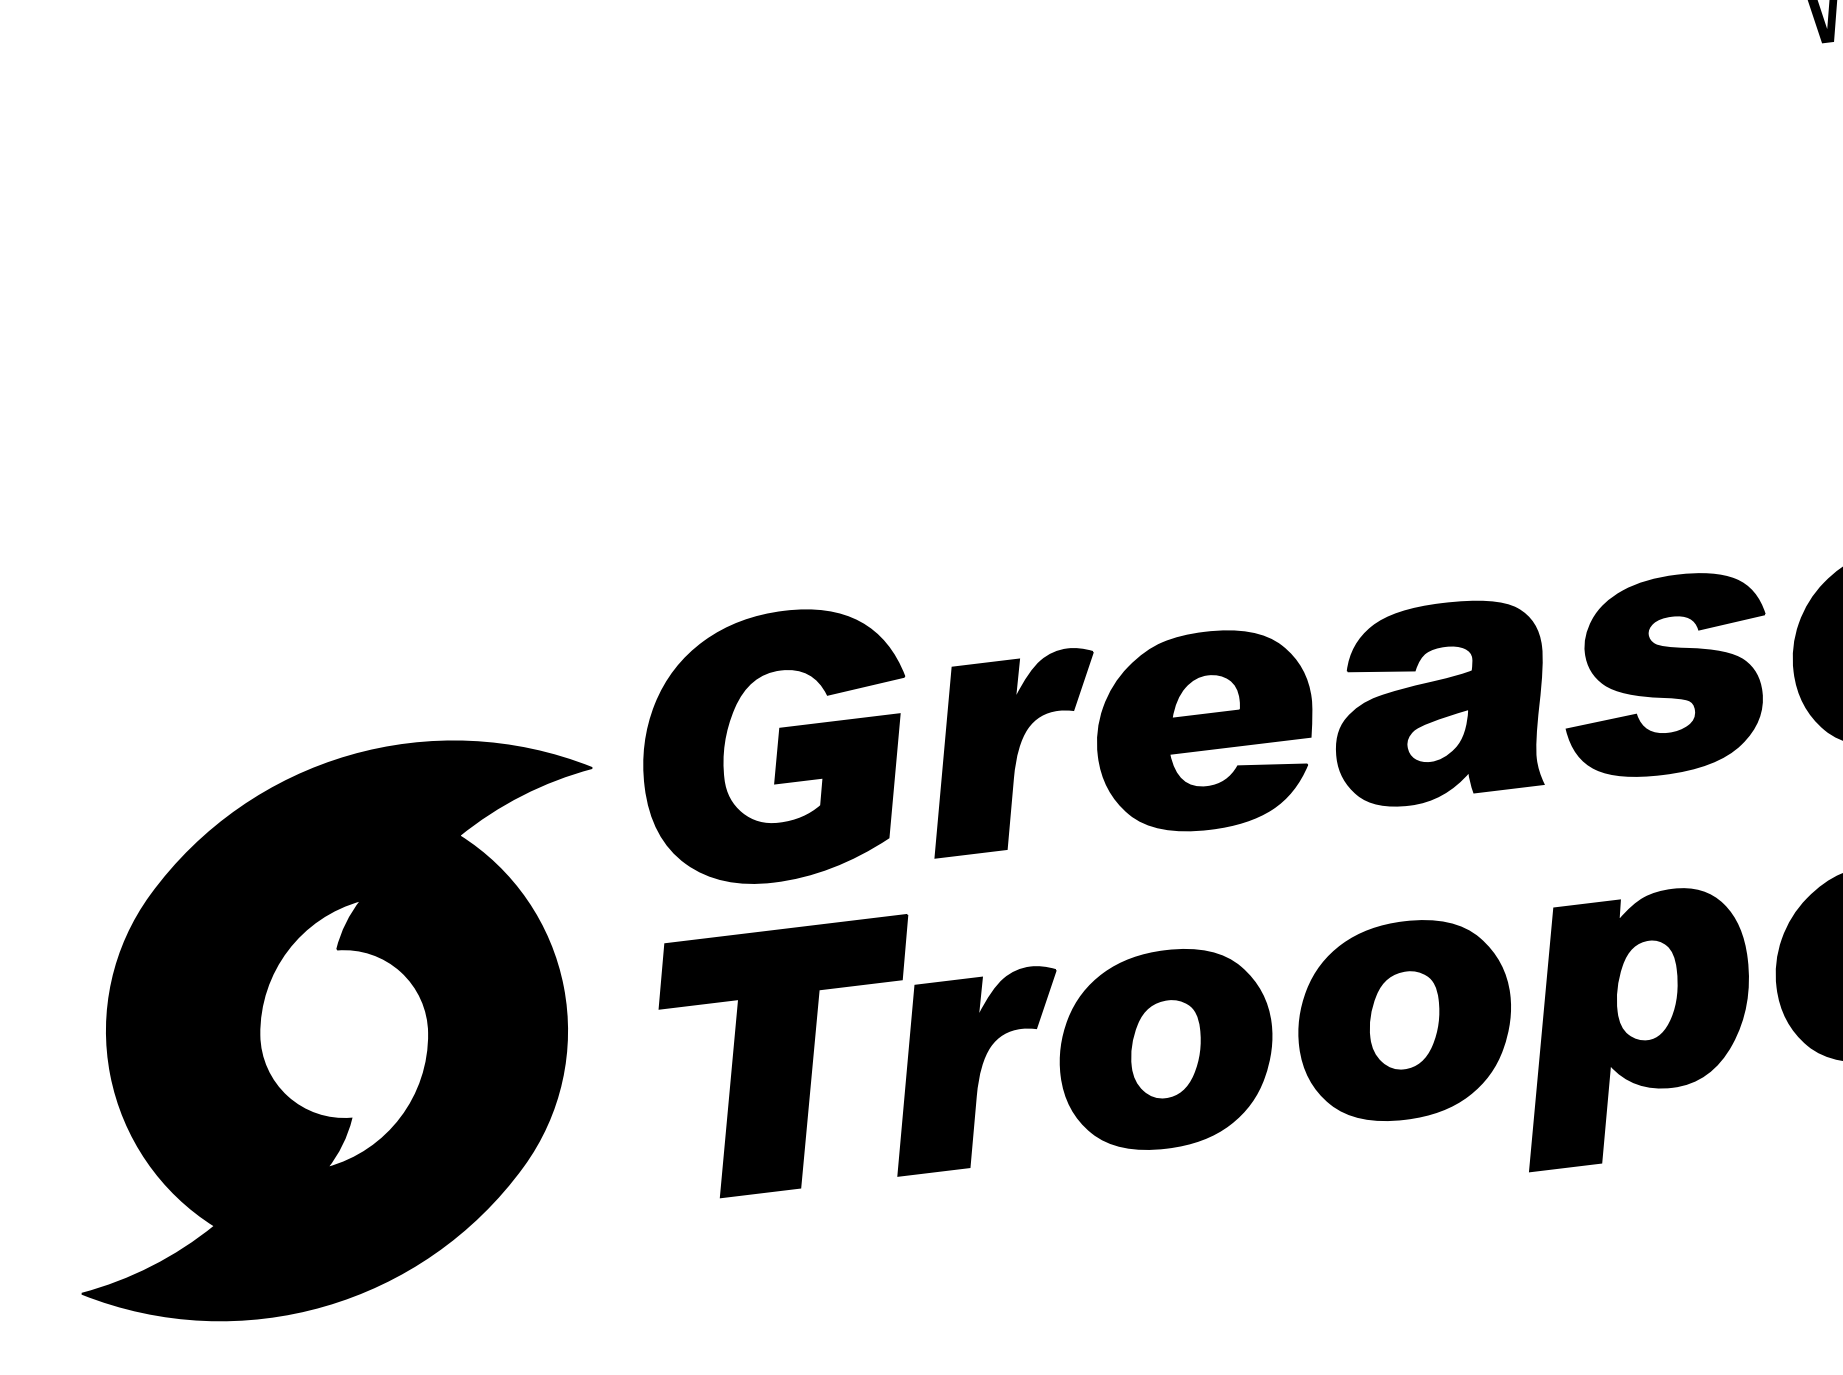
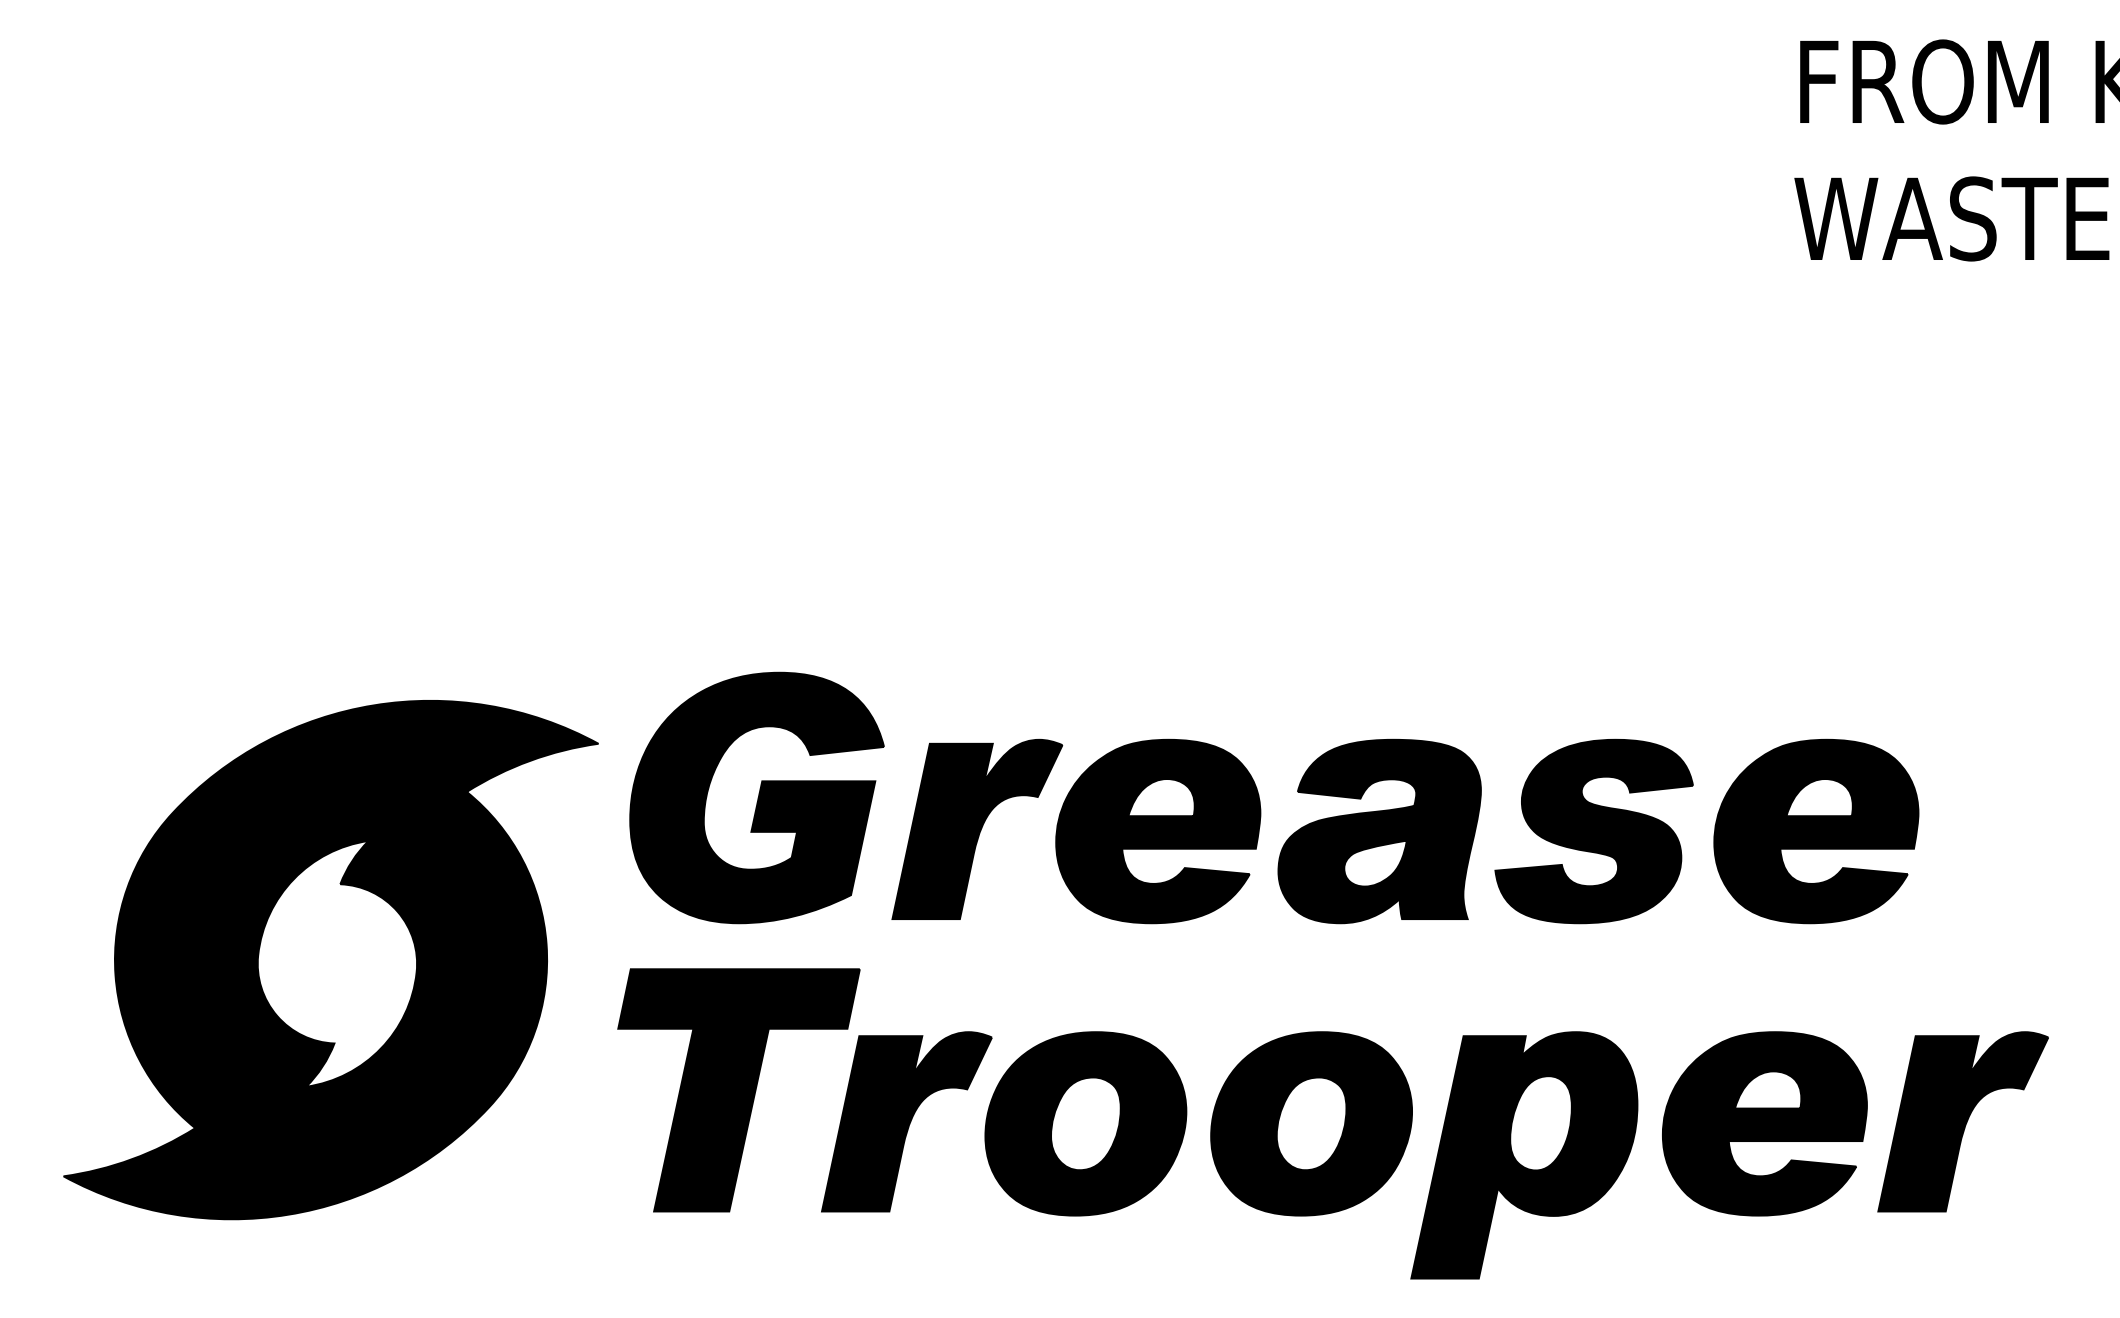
part: (336, 1031) -> (330, 960), moved

